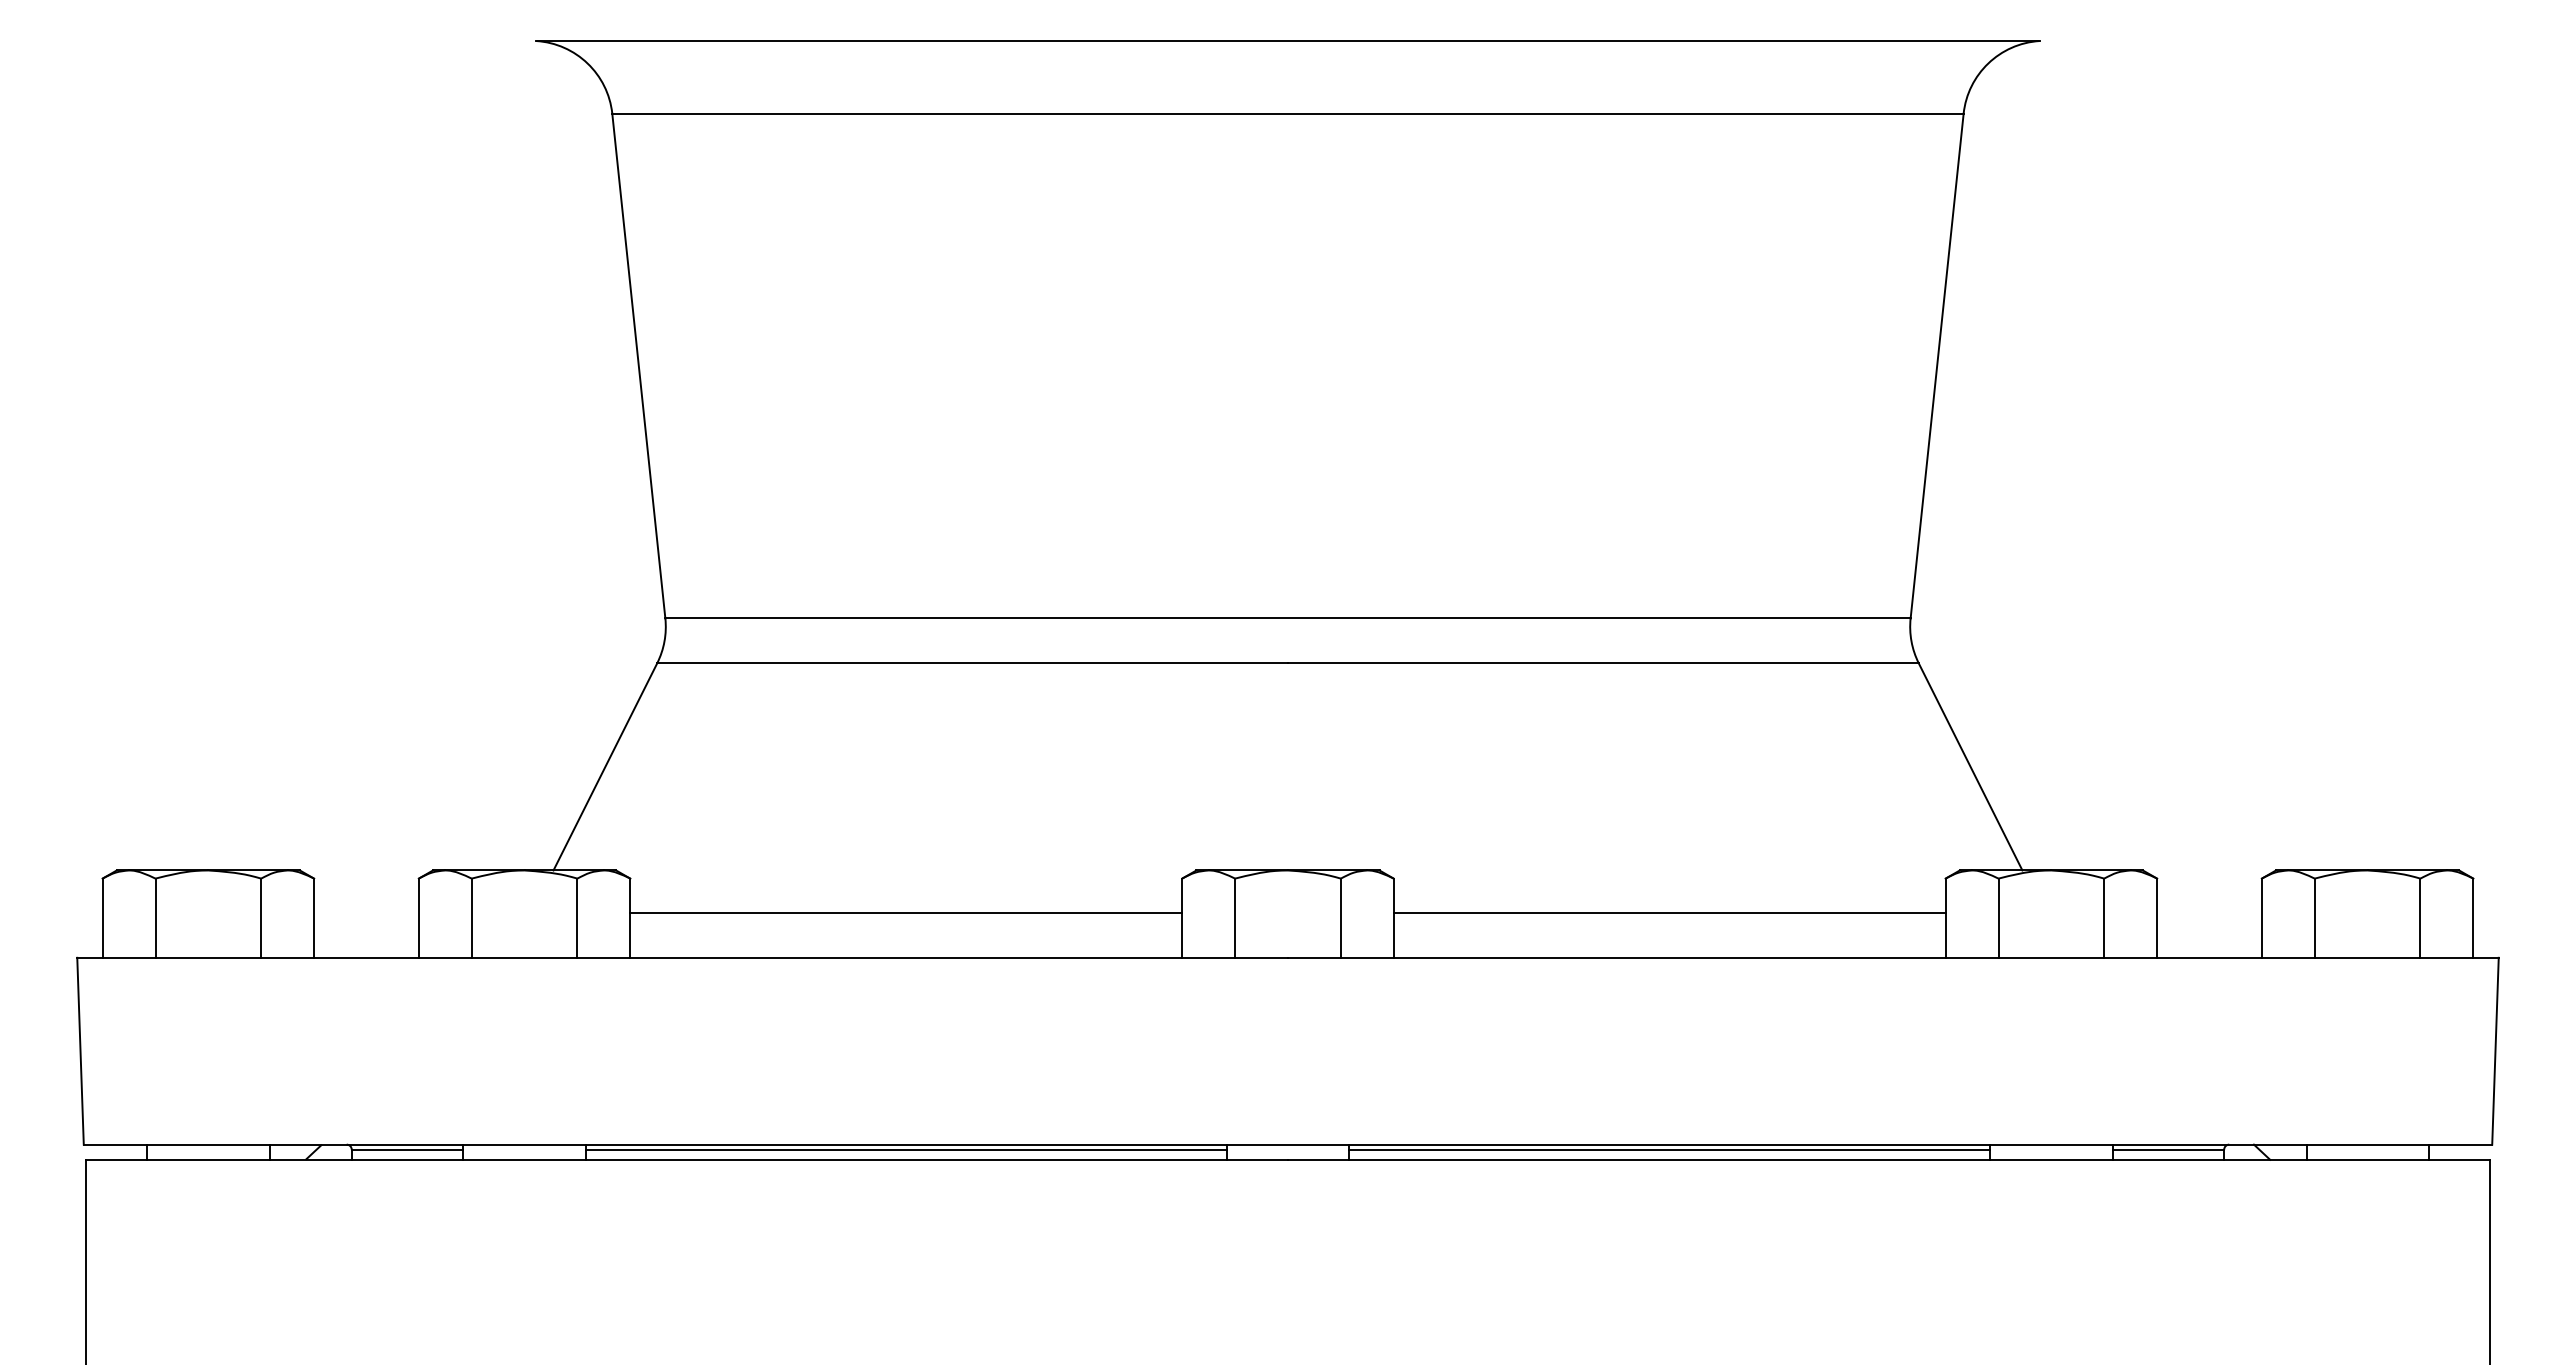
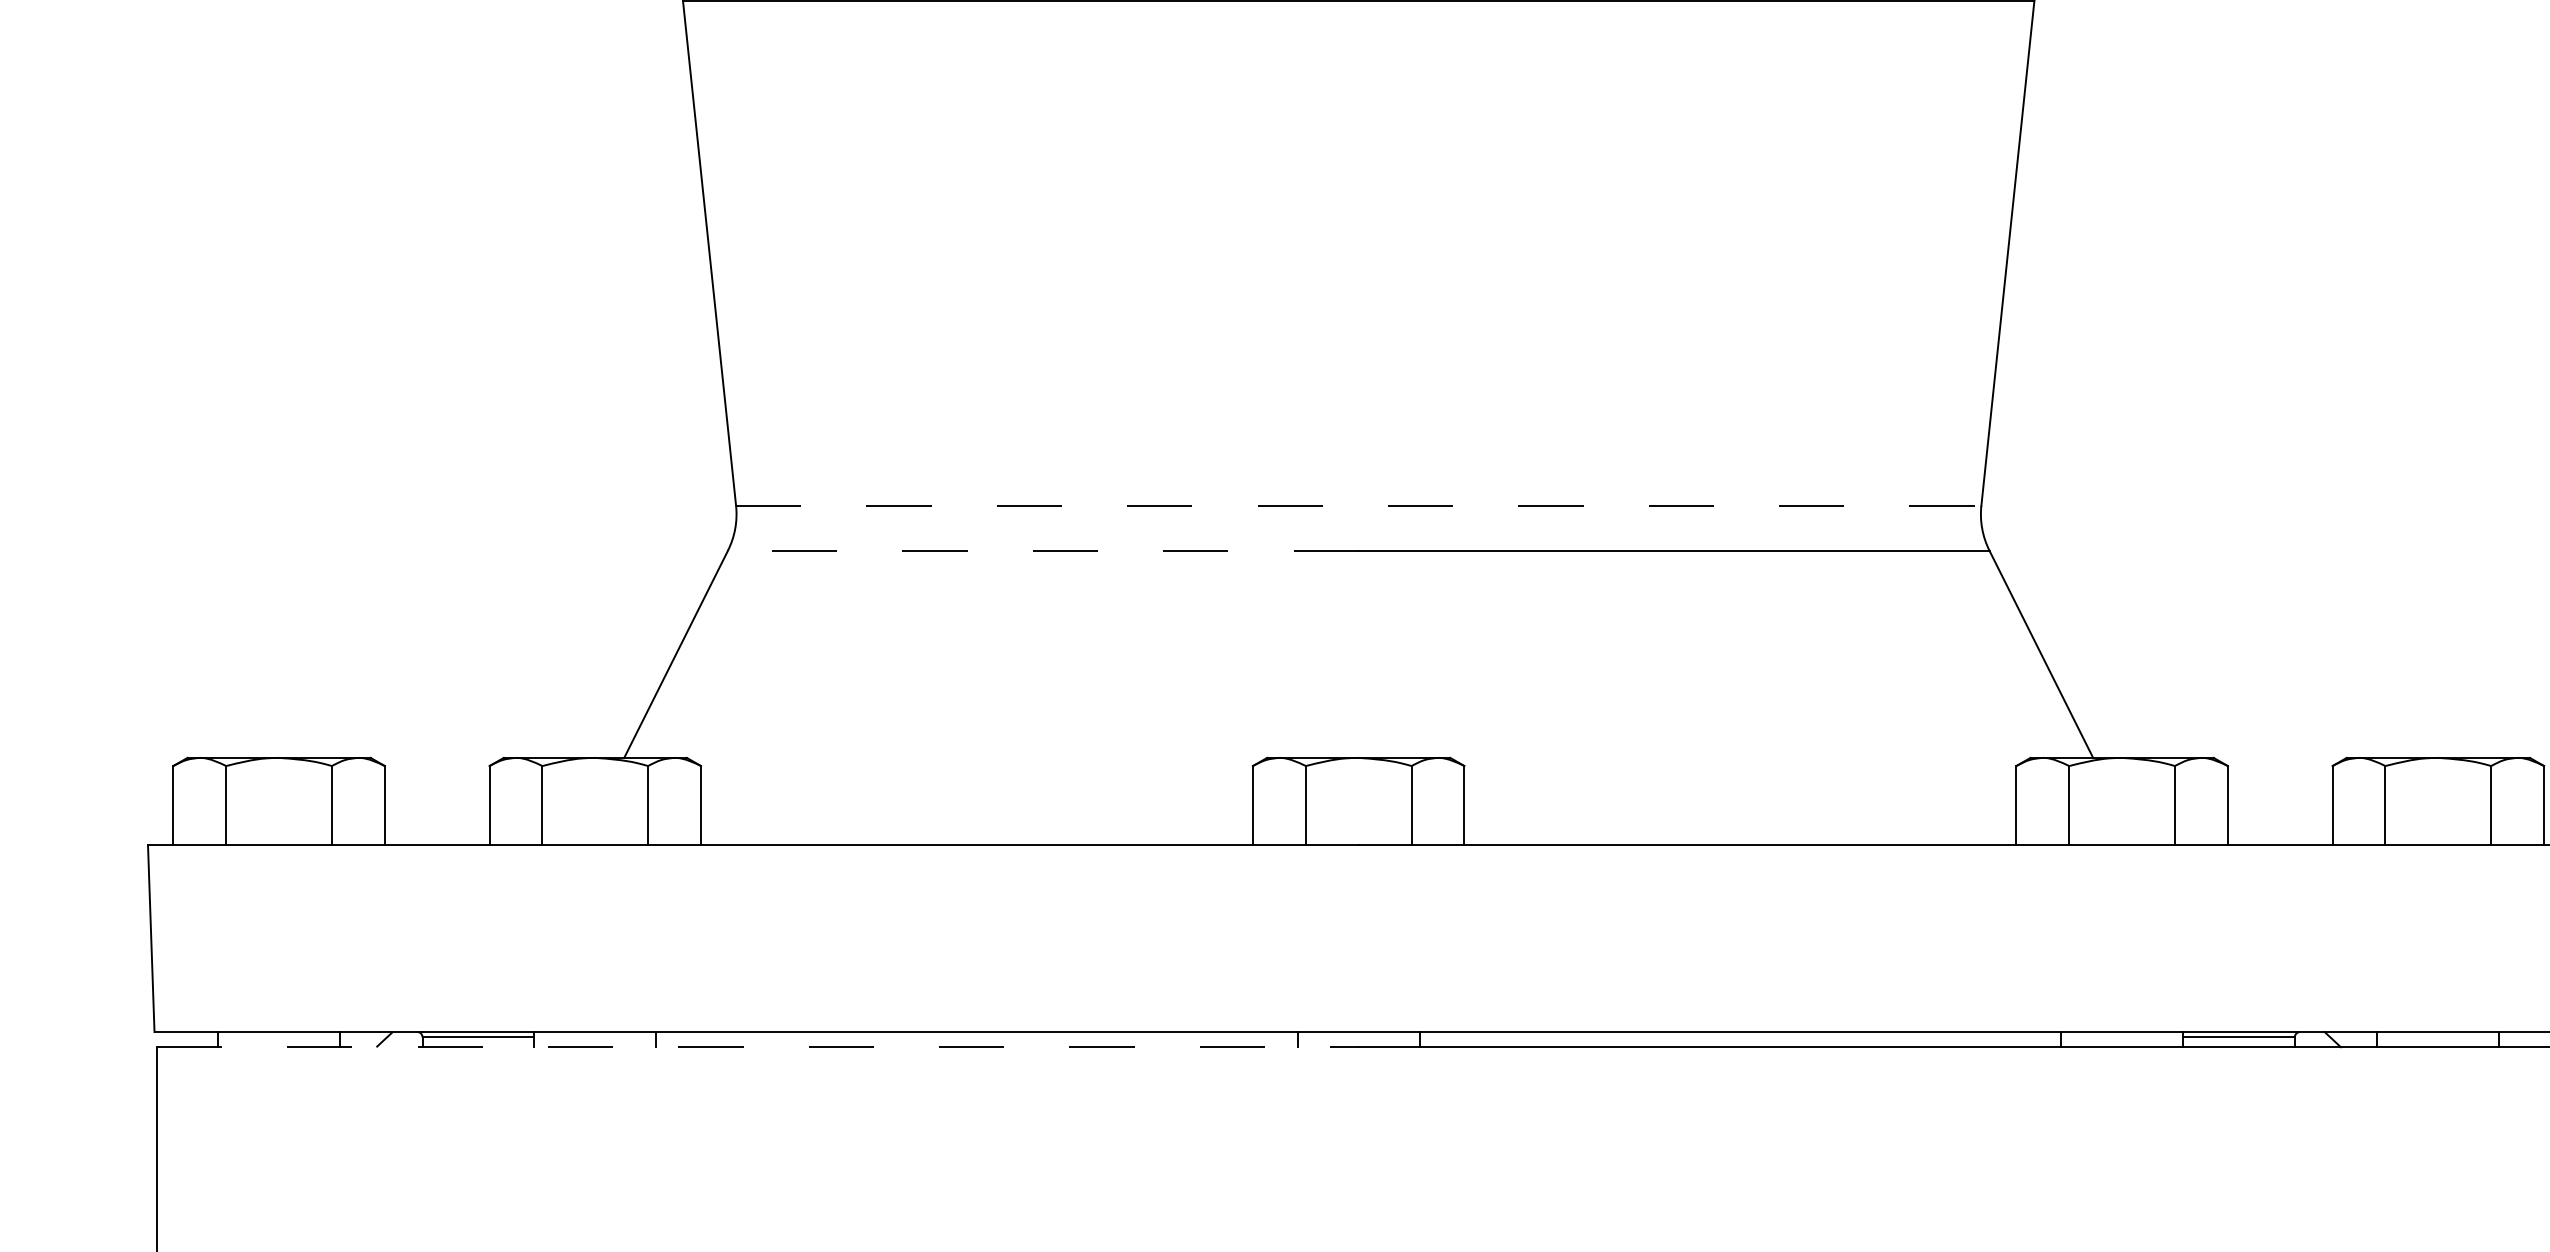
line: (1288, 618) -> (1359, 505), solid -> dashed
line: (972, 663) -> (1043, 550), solid -> dashed
line: (906, 912) -> (977, 799), removed
line: (1669, 912) -> (1740, 799), removed
line: (905, 1149) -> (976, 1036), removed
line: (1669, 1149) -> (1740, 1036), removed
line: (687, 1159) -> (758, 1046), solid -> dashed

